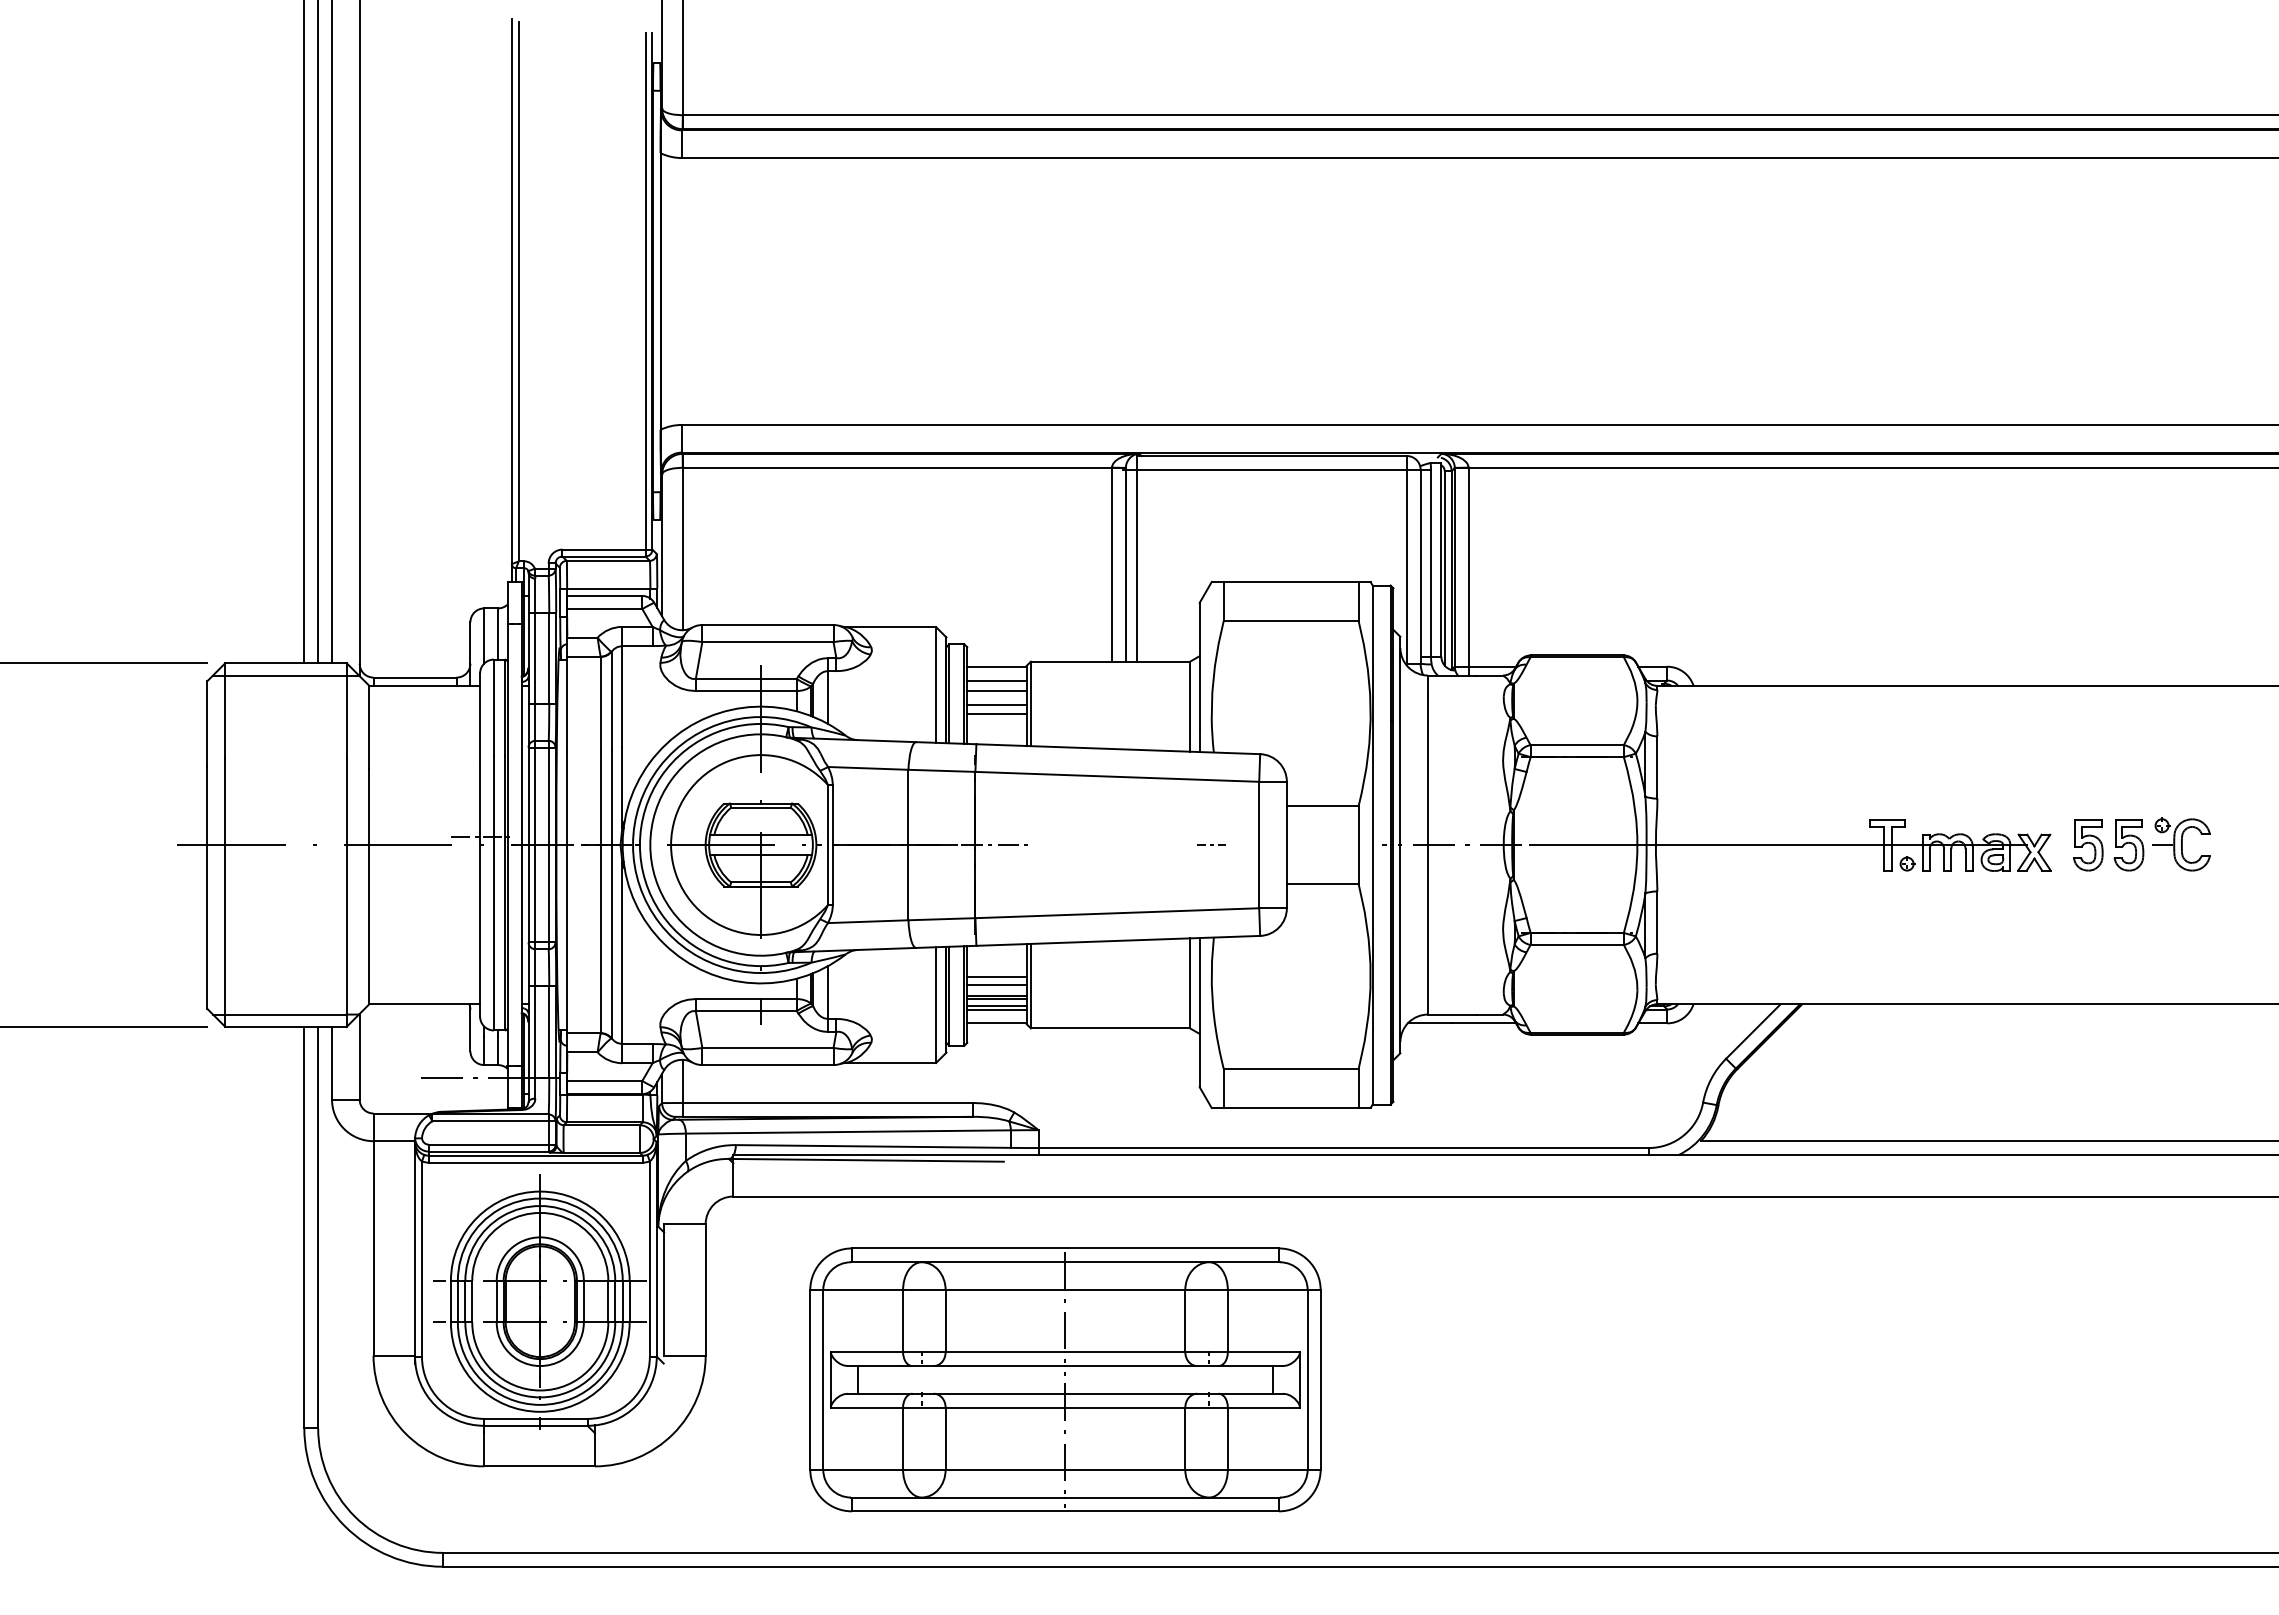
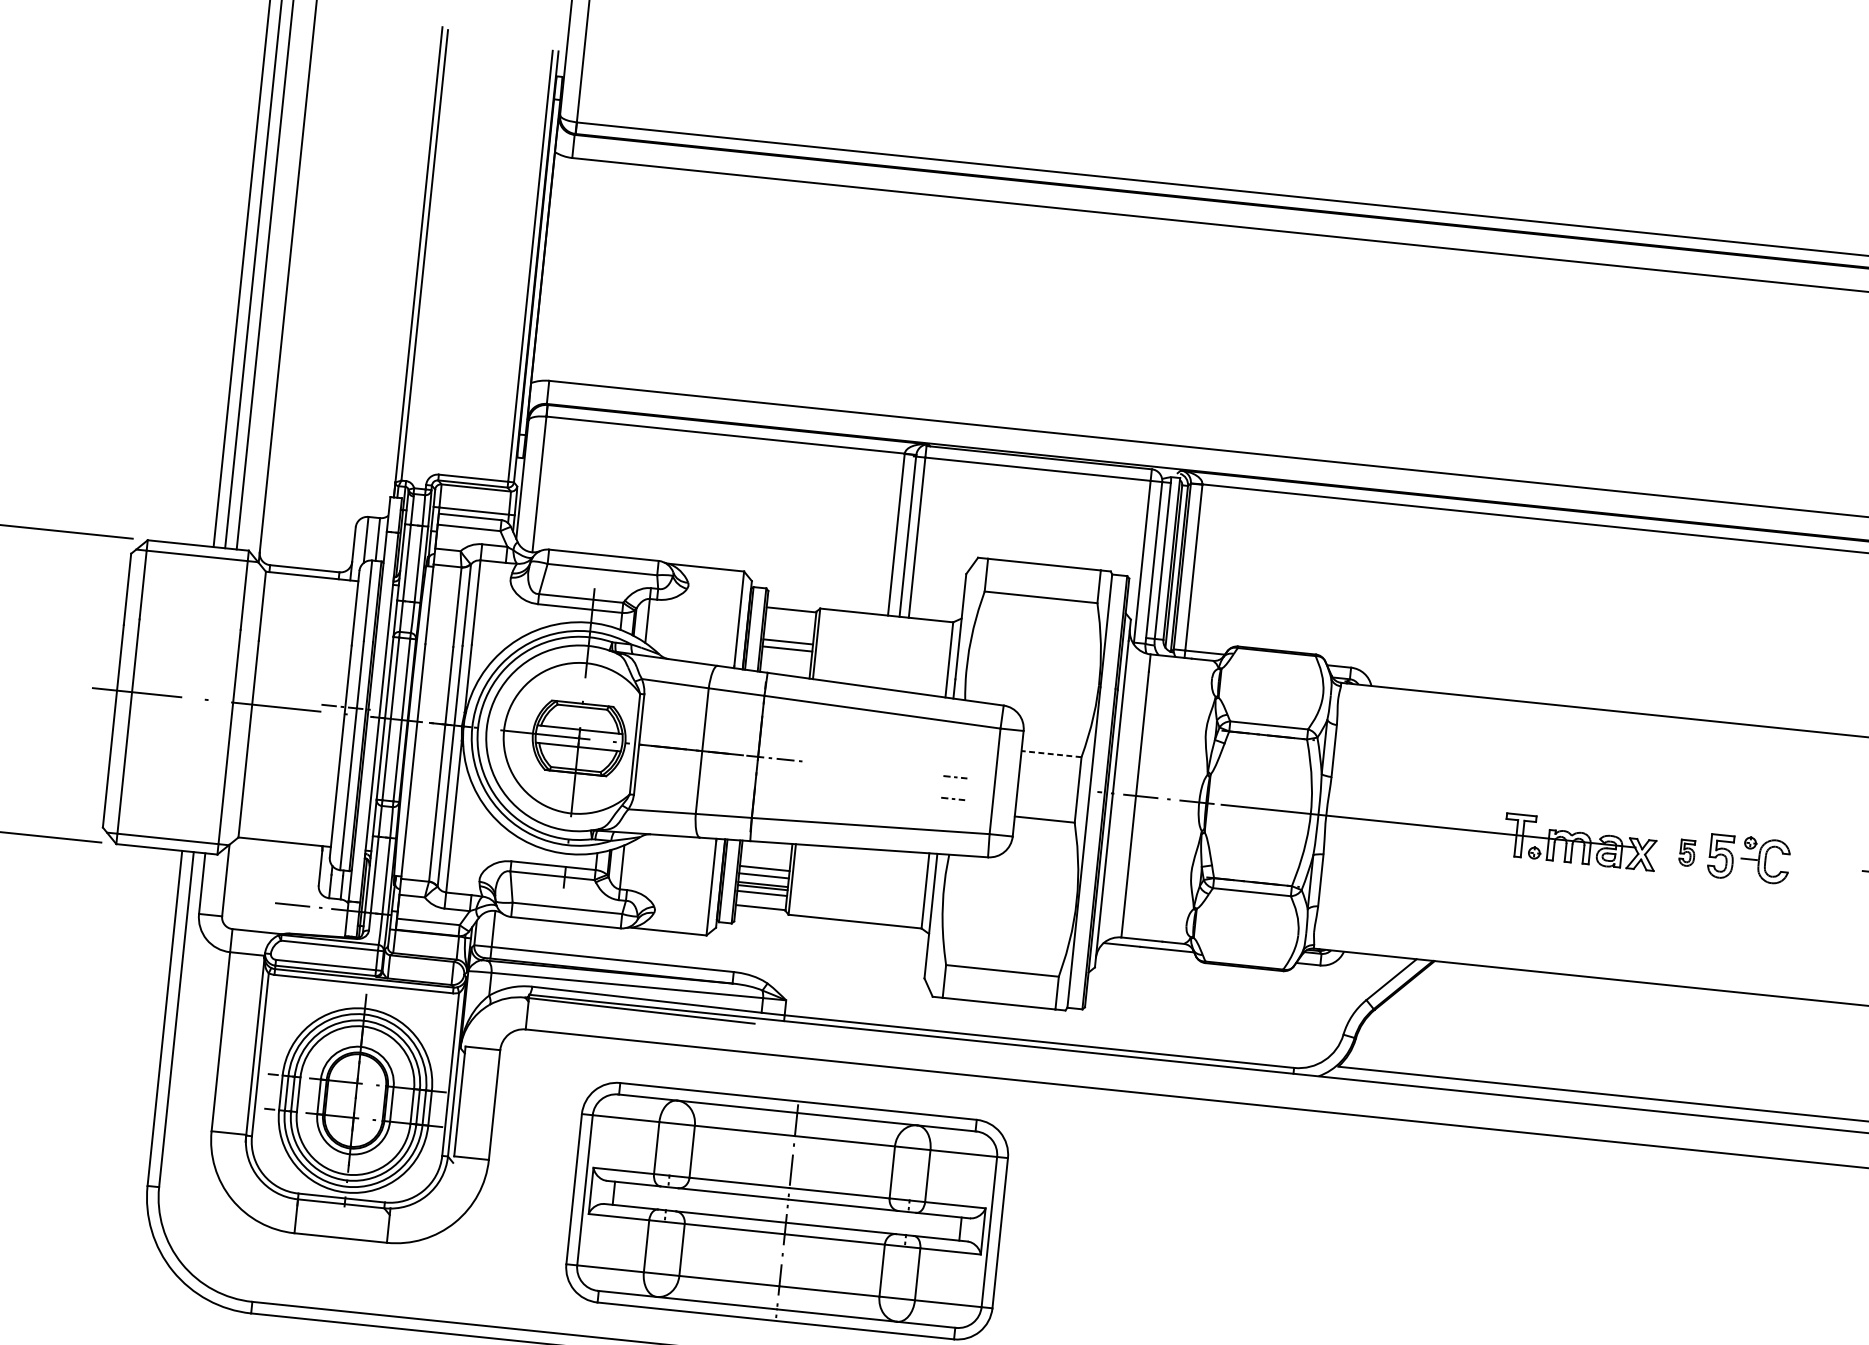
line: (996, 680) -> (789, 621), removed
line: (996, 691) -> (789, 630), removed
line: (1322, 805) -> (1051, 753), solid -> dashed
part: (2088, 845) -> (1687, 853), size x0.6
line: (1211, 870) -> (953, 798), added
line: (996, 1009) -> (761, 896), removed

